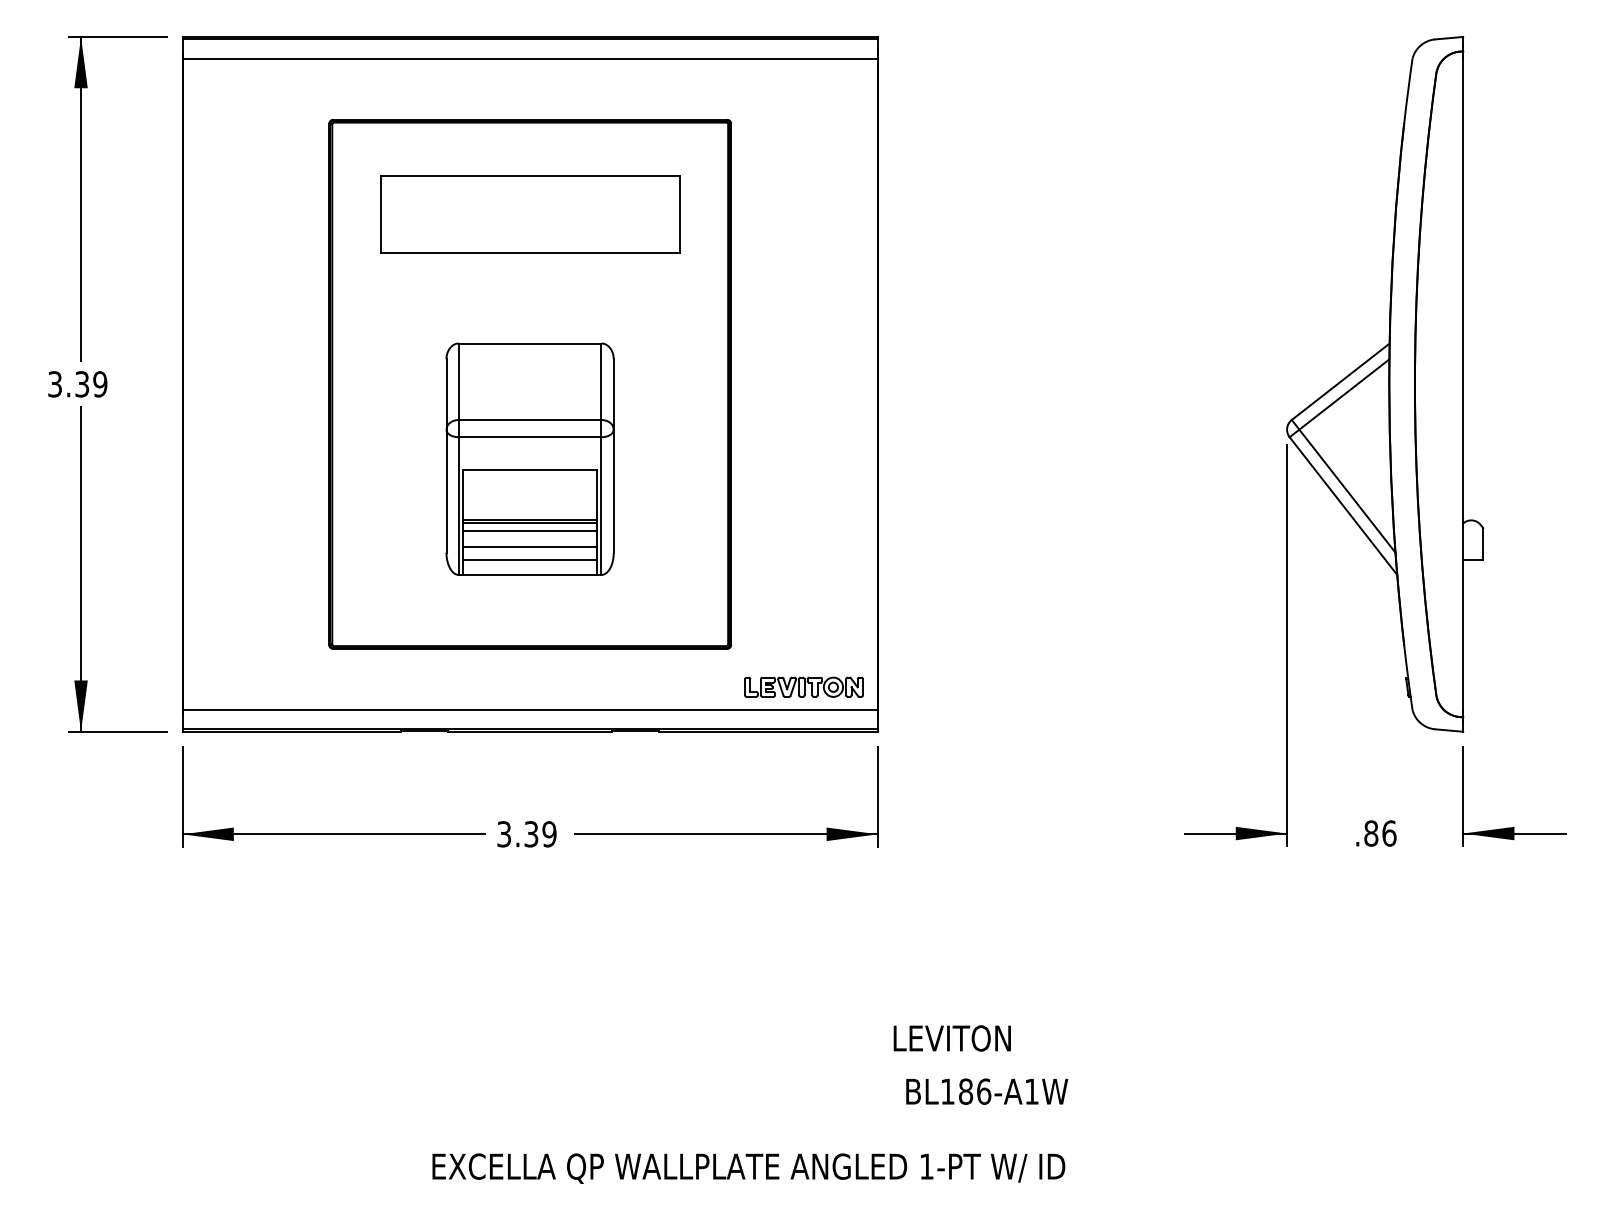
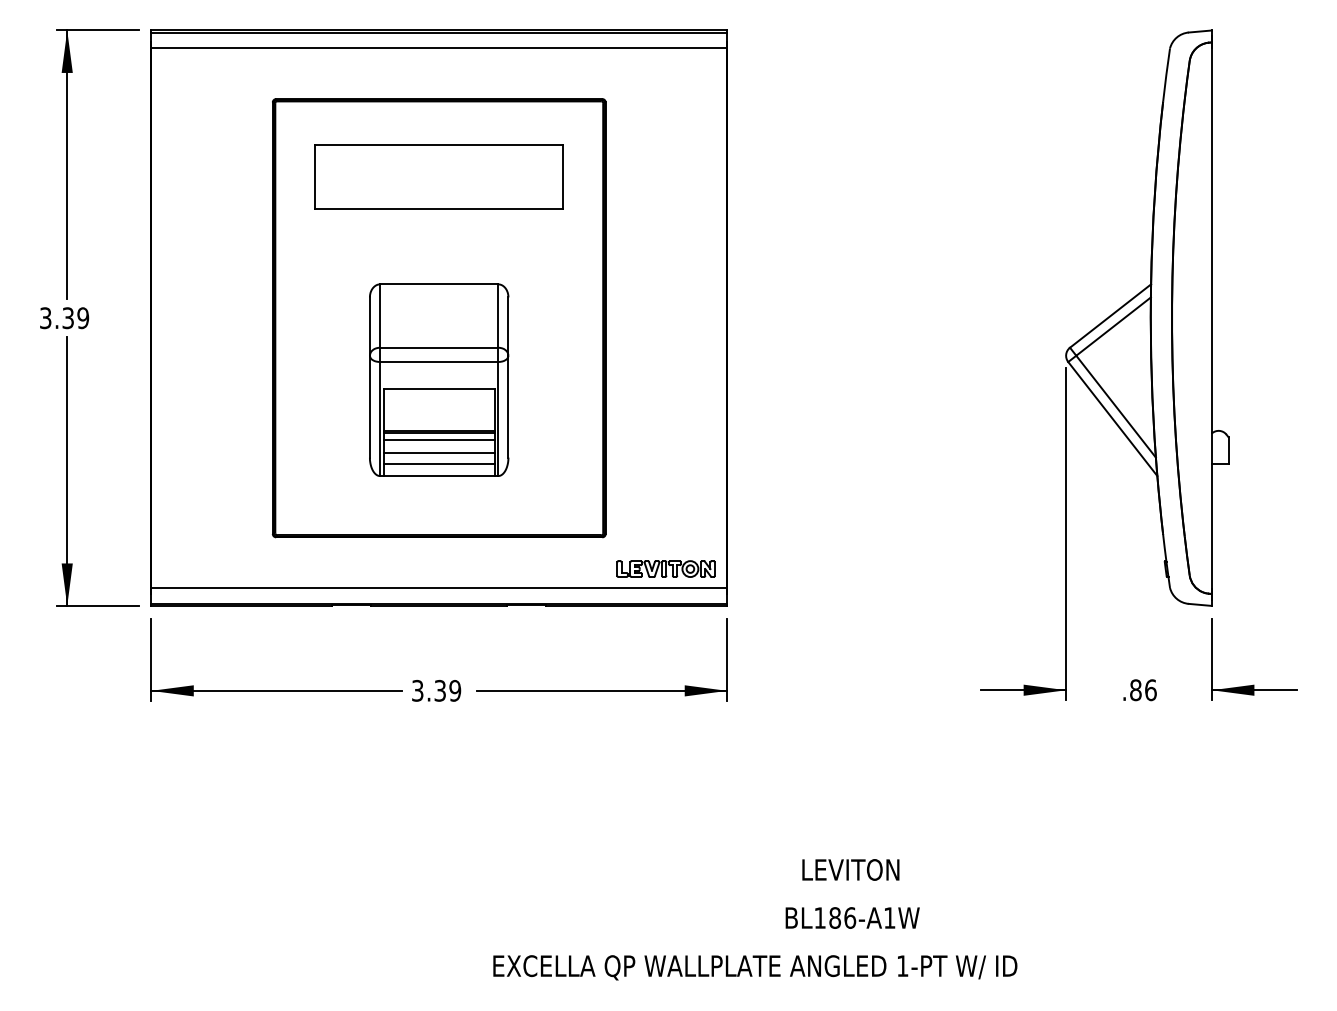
text: (951, 1037) -> (850, 869), moved
text: (986, 1091) -> (852, 917), moved
text: (749, 1168) -> (755, 967), moved

